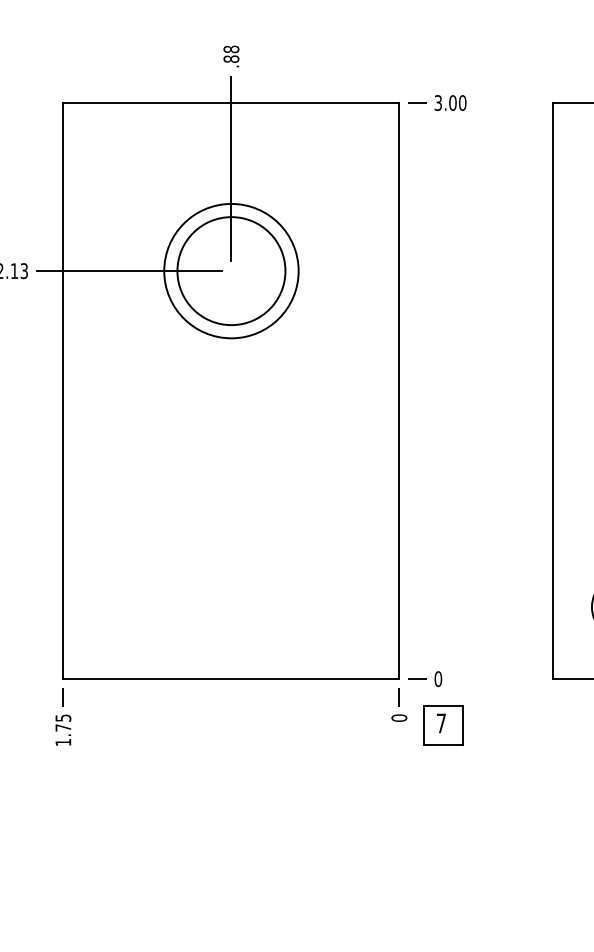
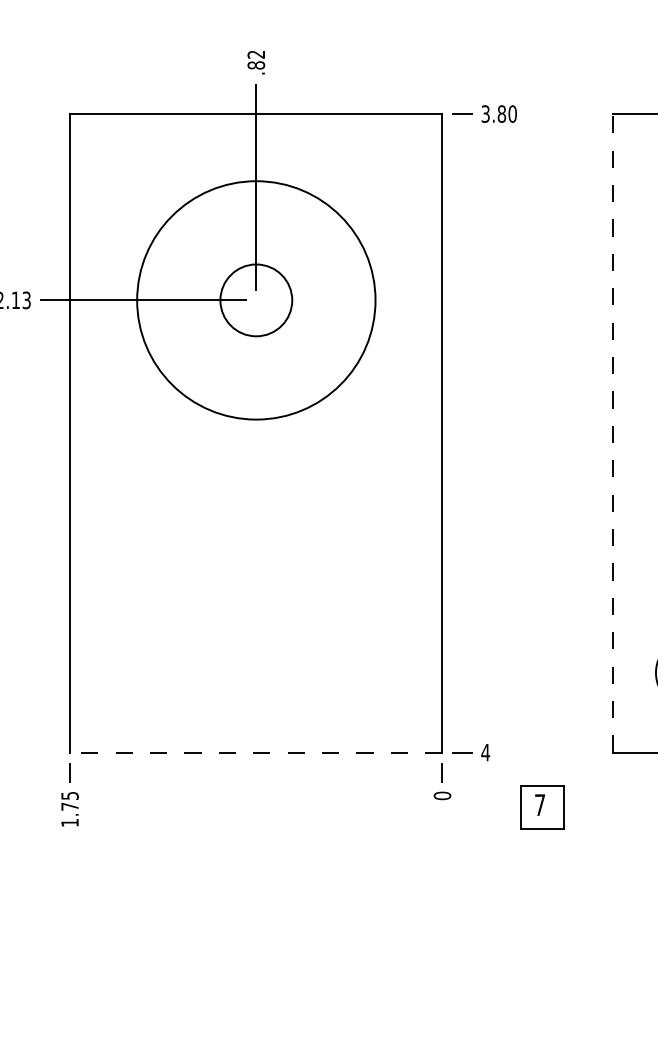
text: (231, 49) -> (256, 54), .88 -> .82
text: (452, 102) -> (501, 113), 3.00 -> 3.80
circle: (231, 270) -> (256, 299), size x1.6
circle: (231, 271) -> (256, 300), size x0.6
line: (553, 390) -> (613, 432), solid -> dashed
line: (231, 679) -> (256, 753), solid -> dashed
text: (438, 679) -> (485, 753), 0 -> 4
part: (443, 725) -> (542, 807), moved

